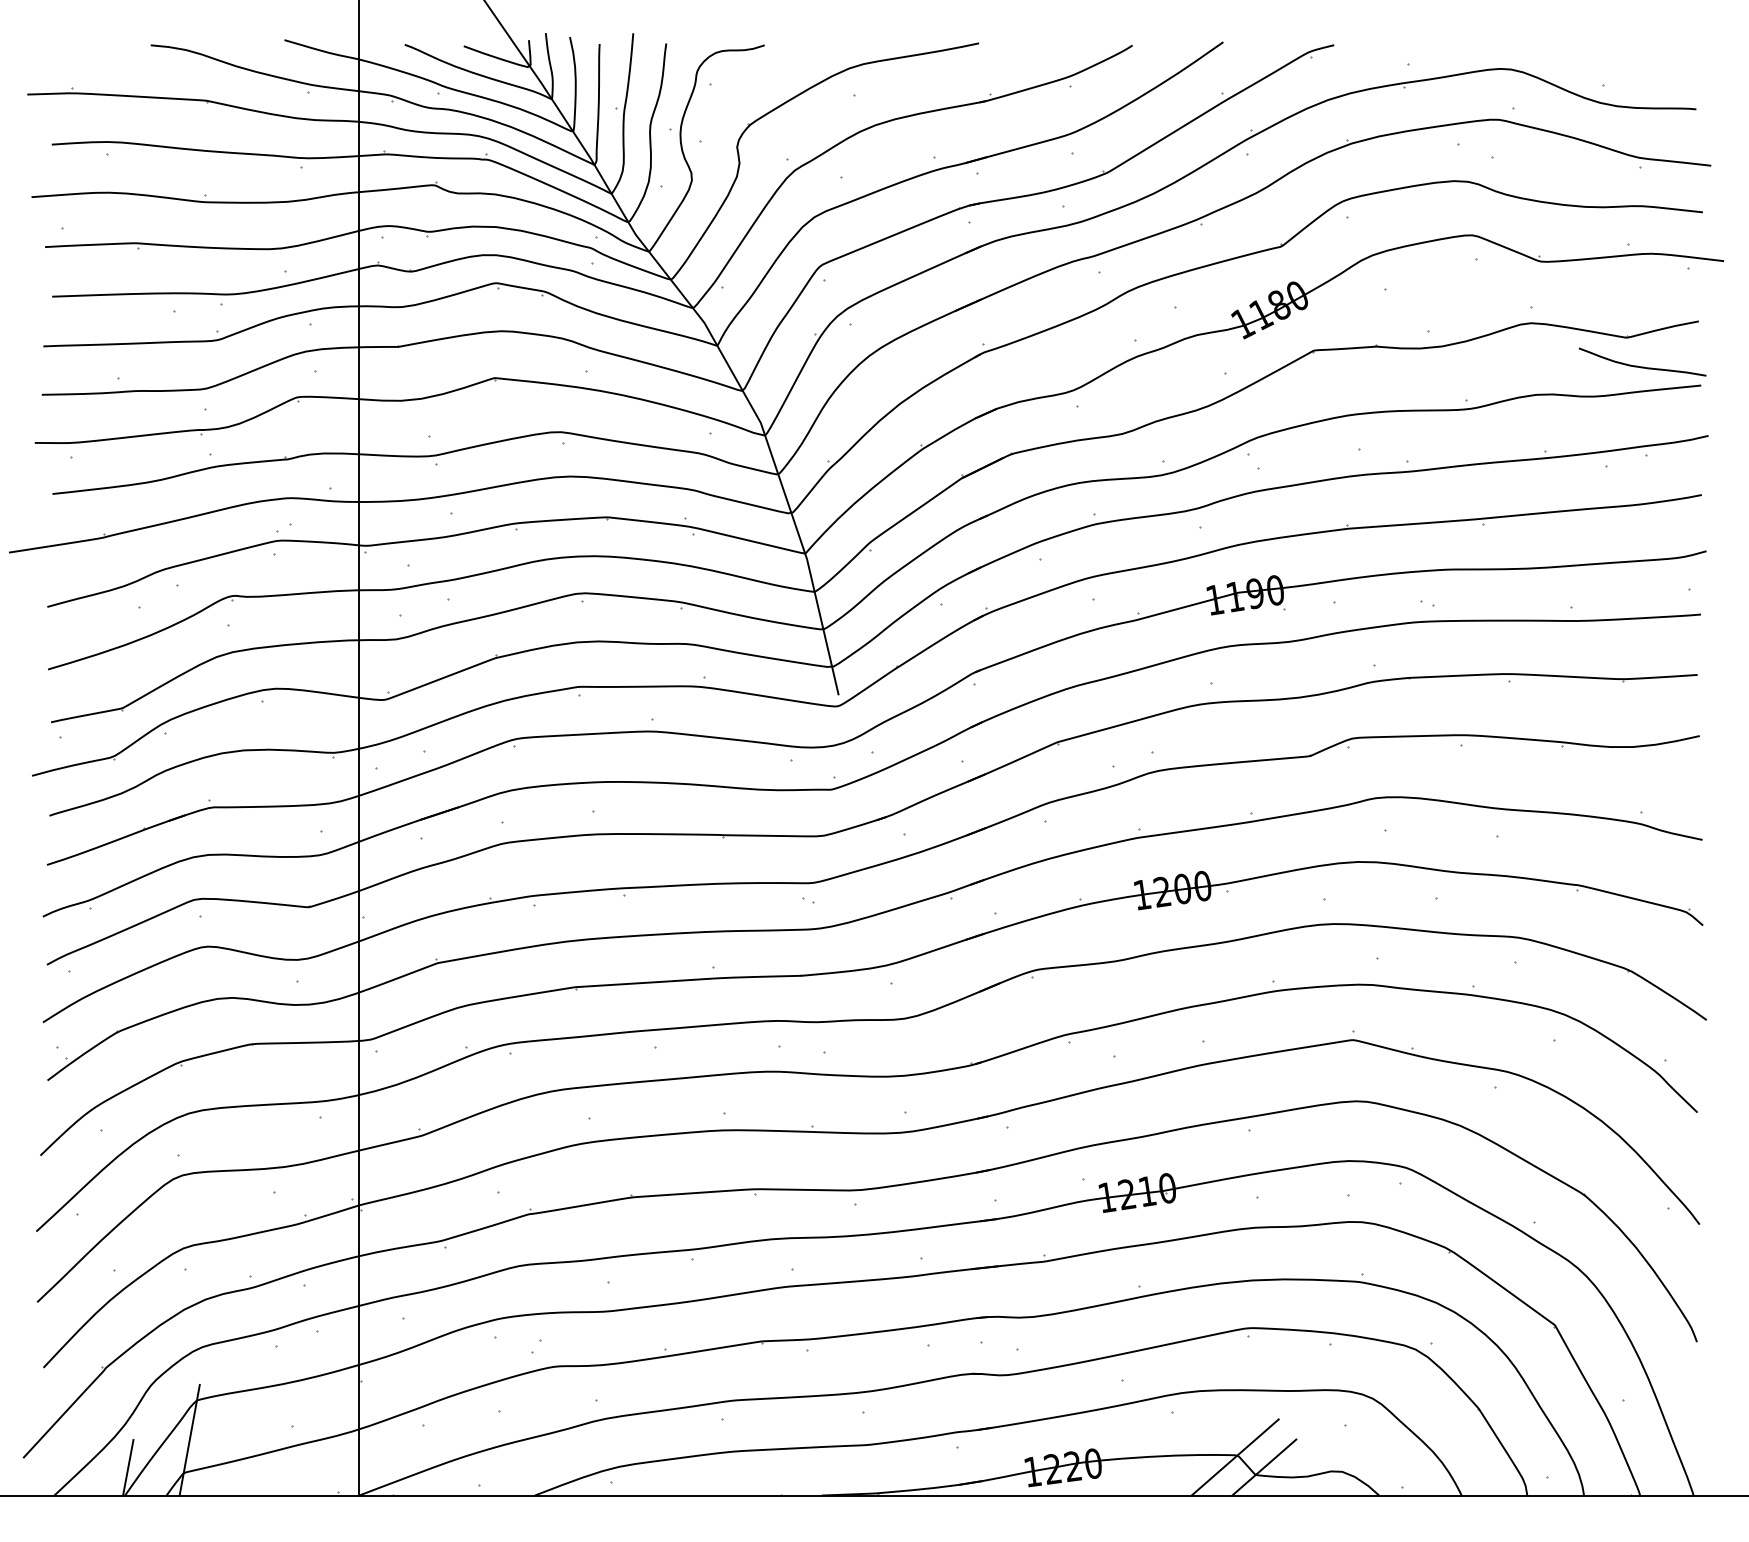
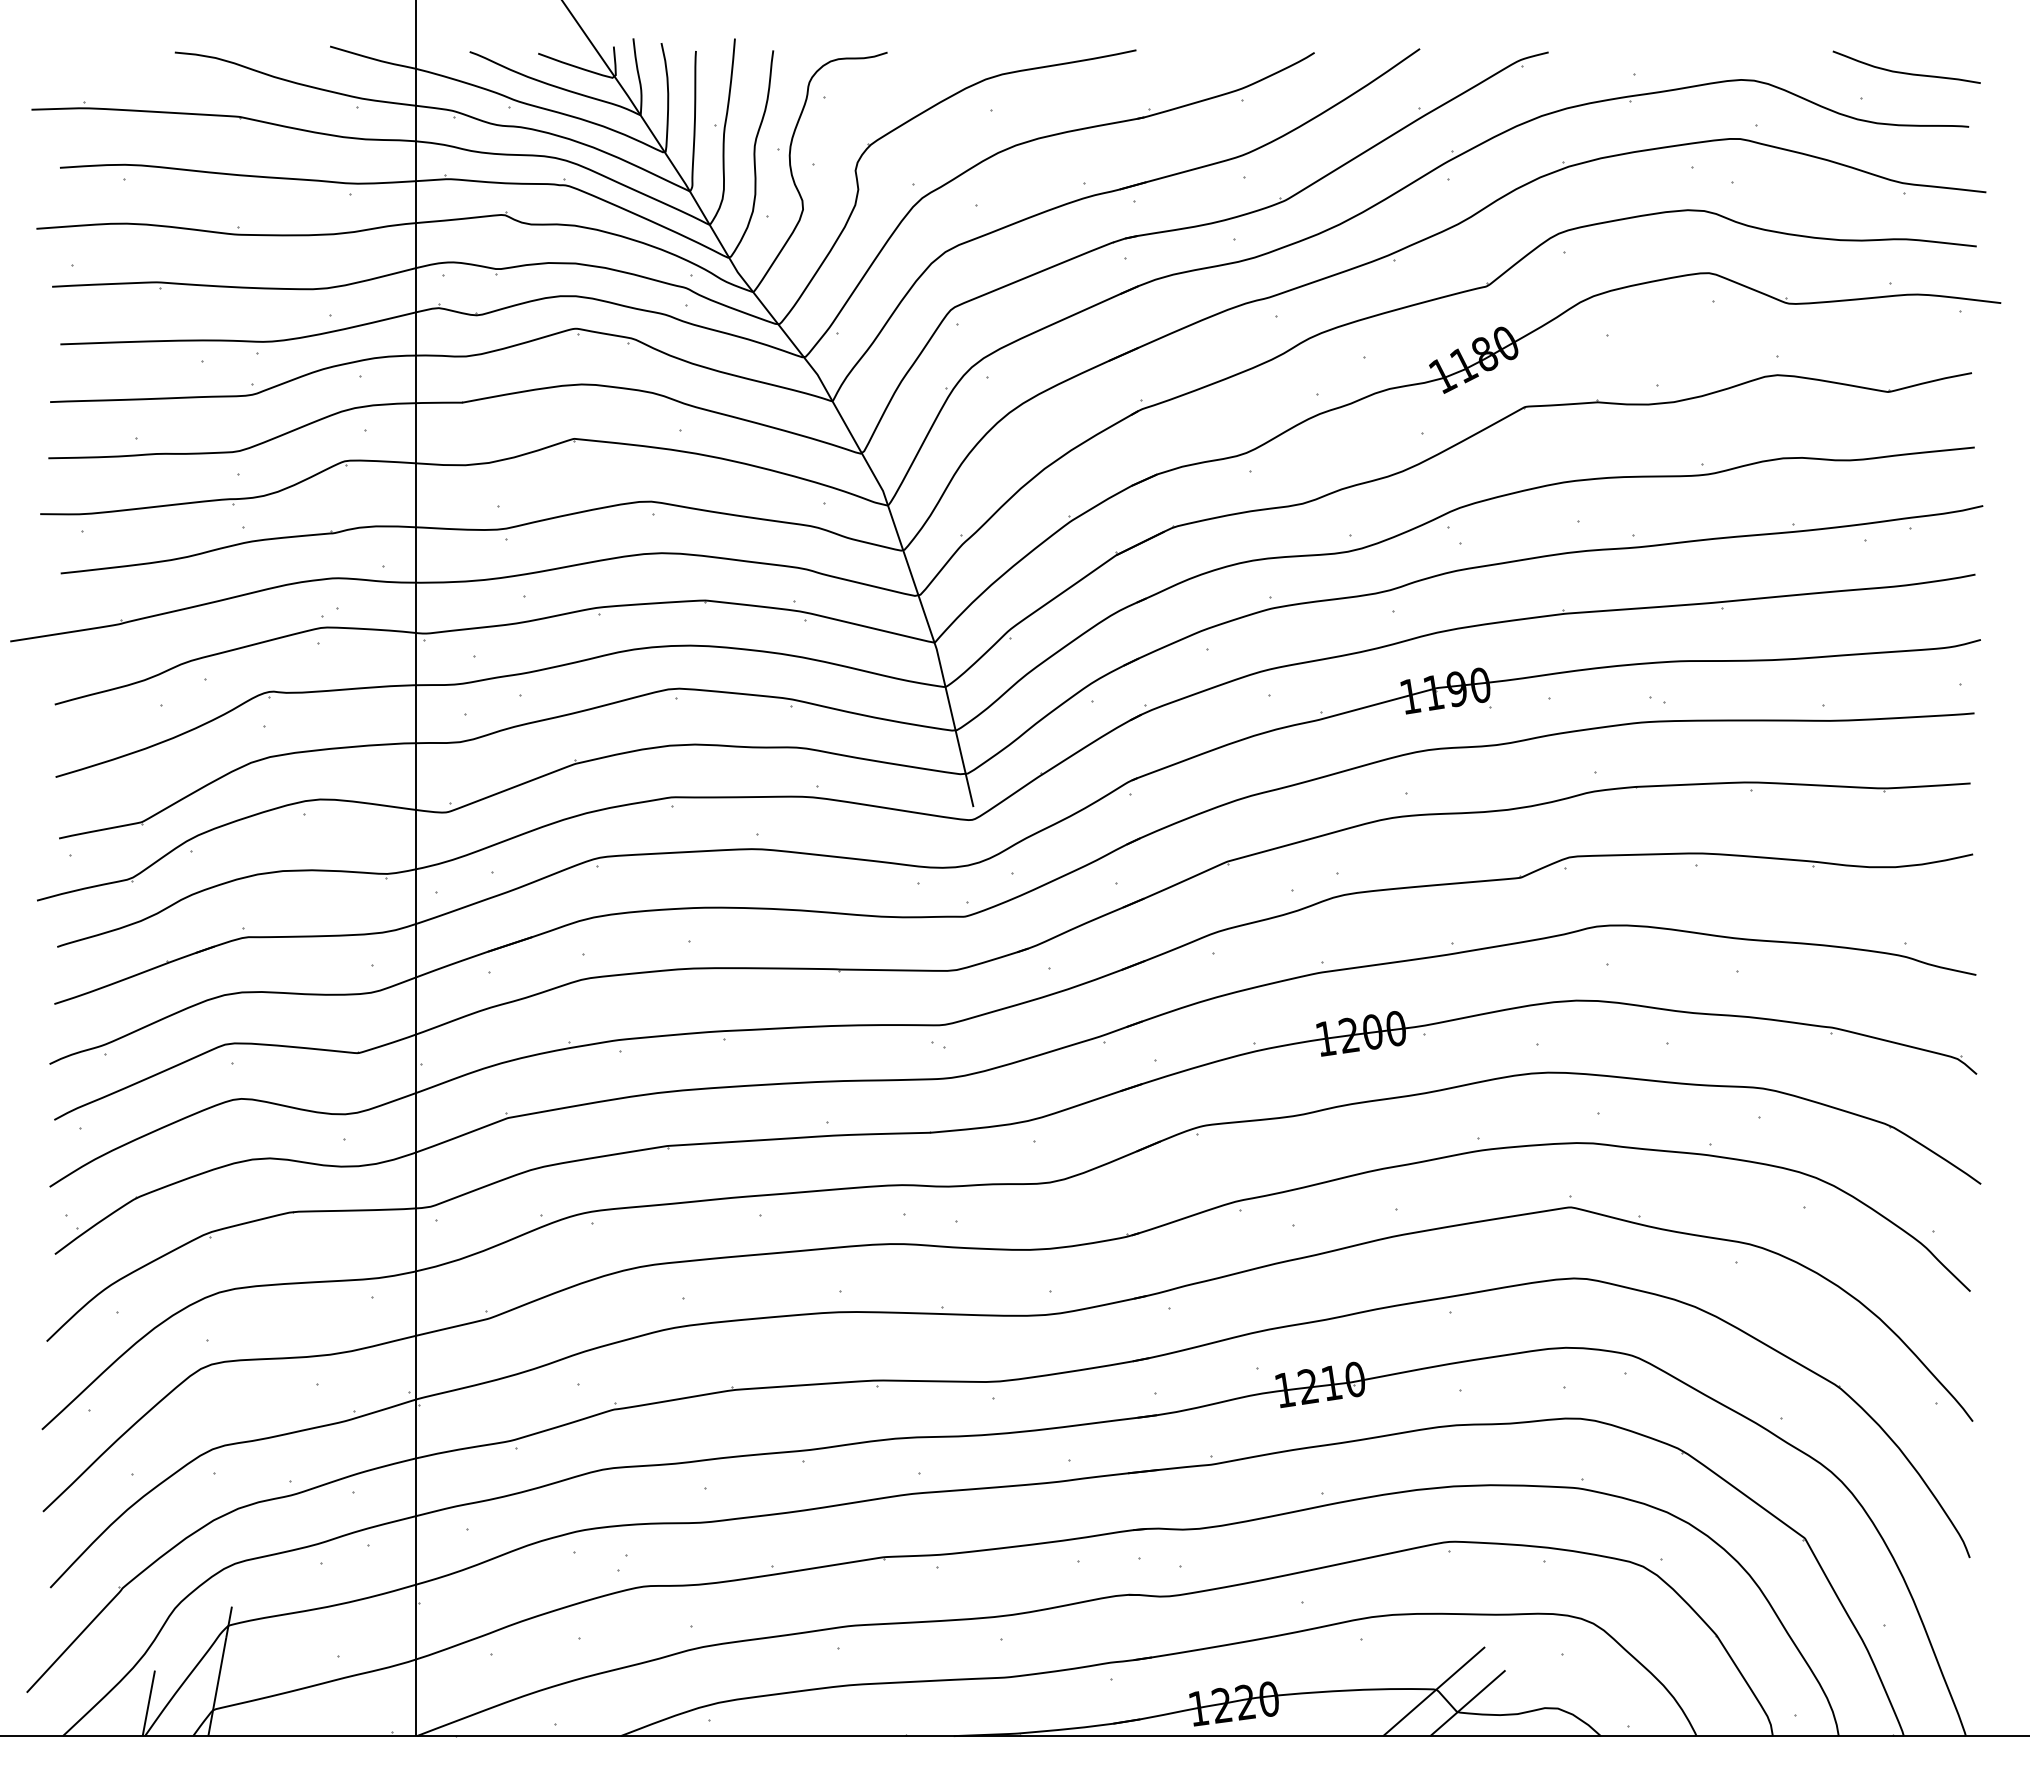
curve: (1642, 366) -> (1906, 72), moved

